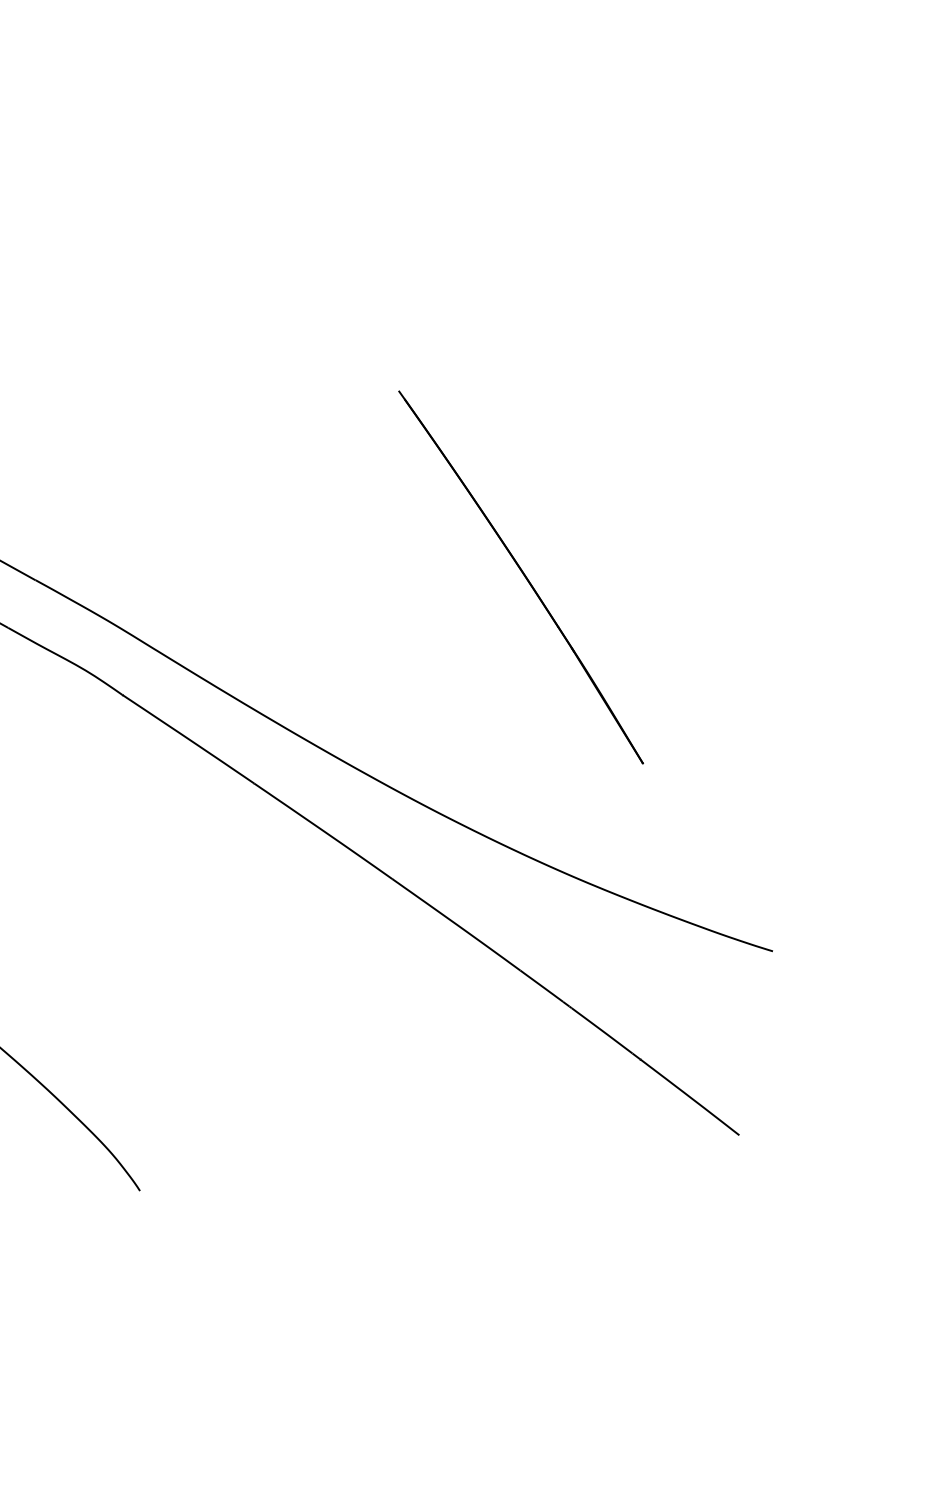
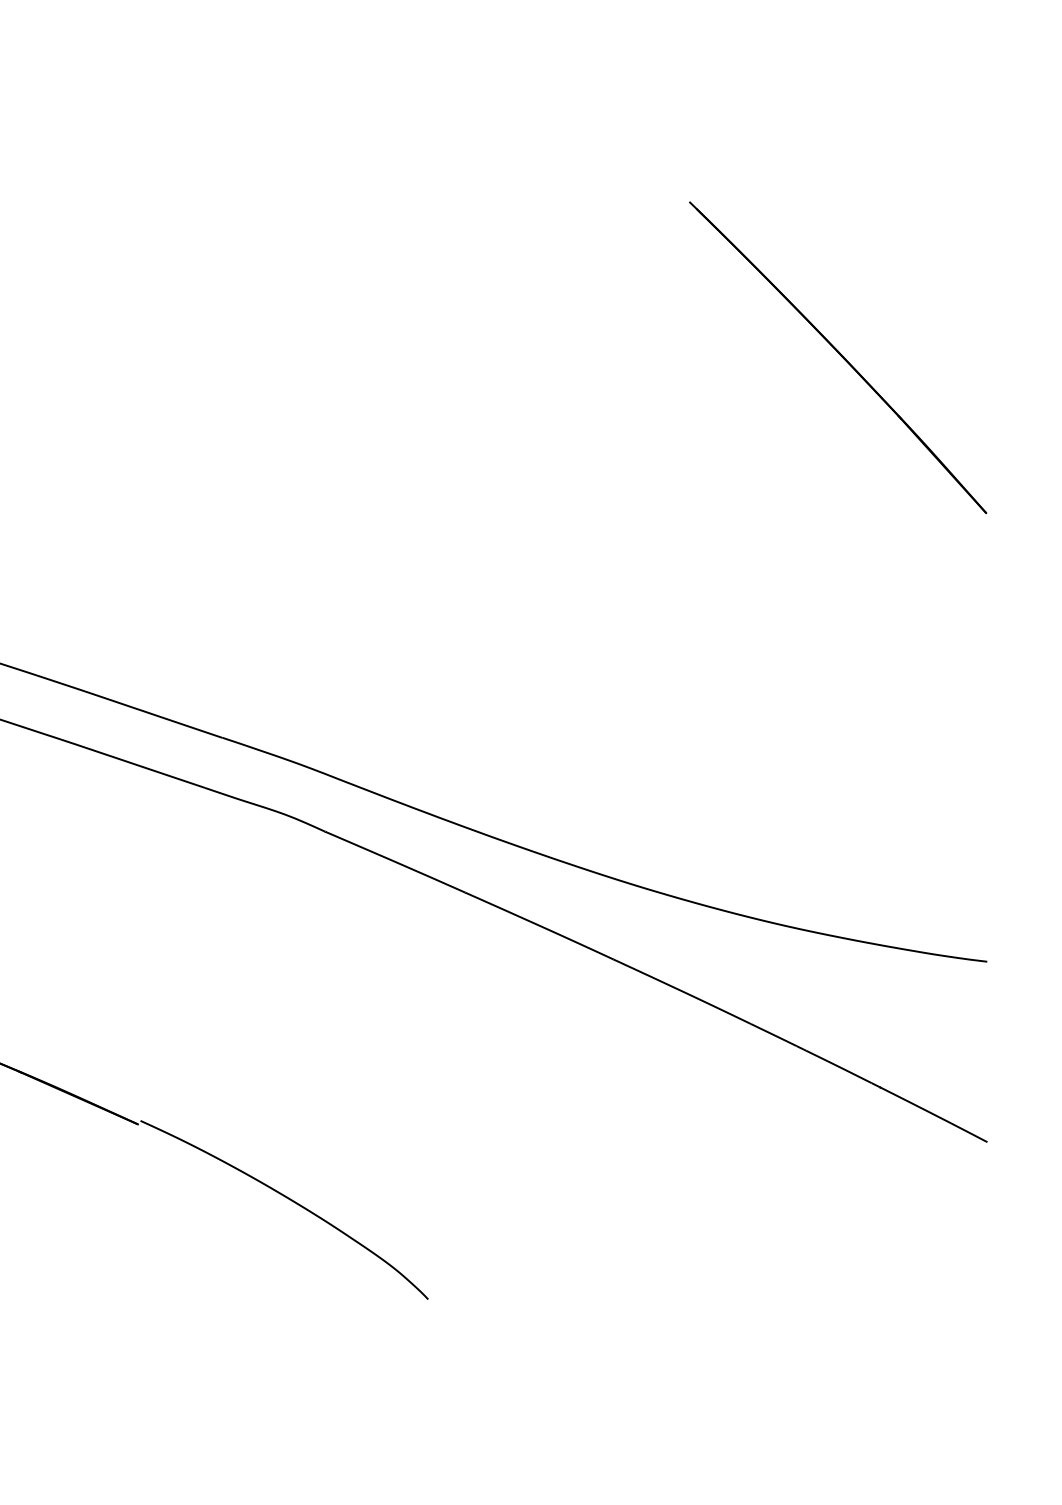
part: (521, 577) -> (838, 357), moved

